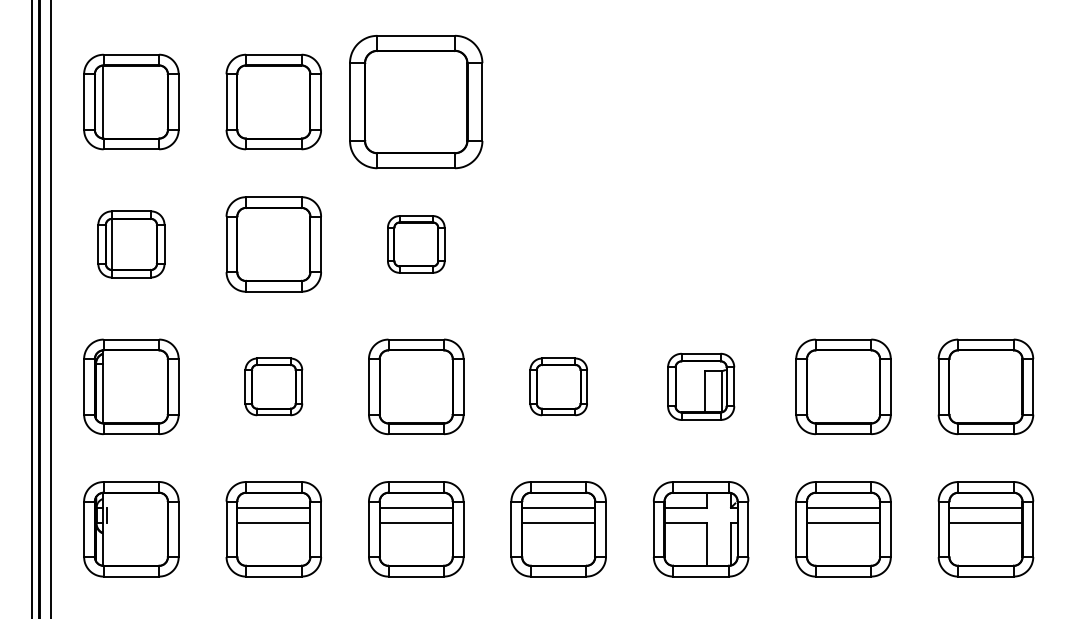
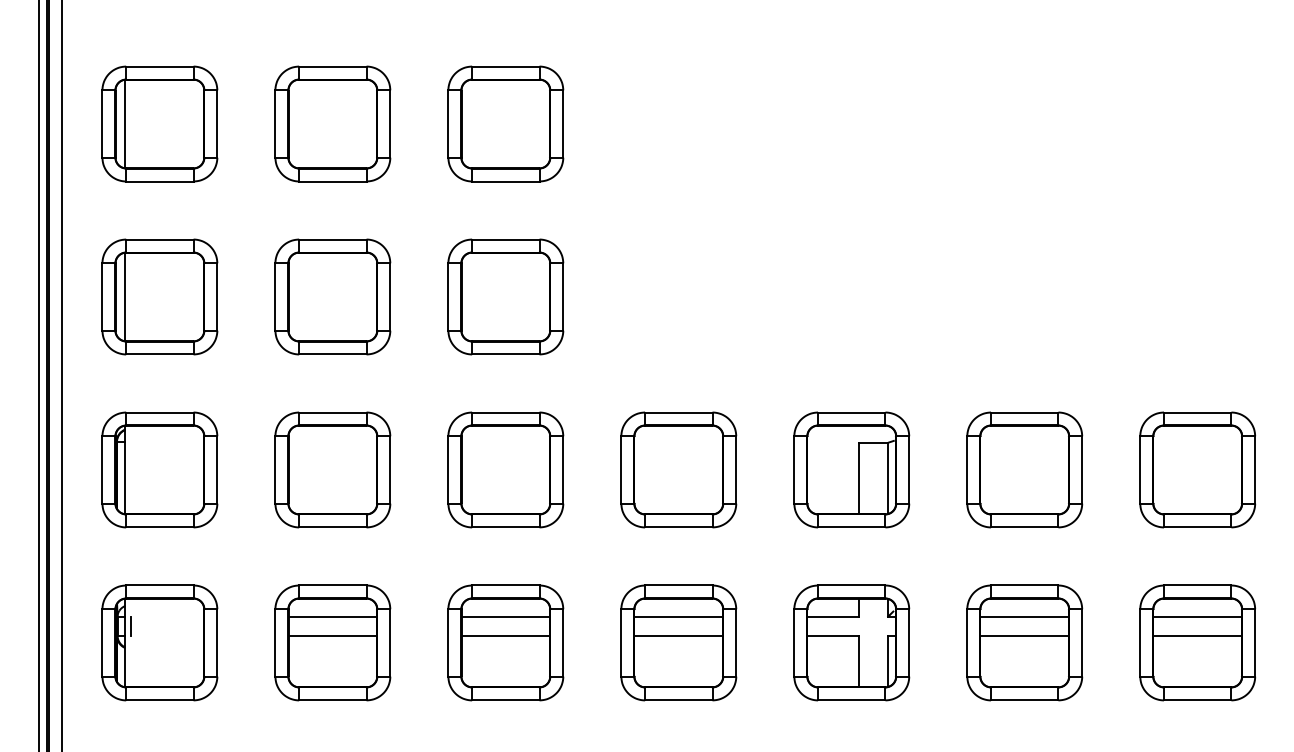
part: (415, 101) -> (505, 123), size x0.71
part: (131, 244) -> (159, 296), size x1.43
part: (415, 244) -> (505, 296), size x1.67
part: (273, 386) -> (332, 469), size x1.67
part: (558, 386) -> (678, 469), size x1.67
part: (700, 386) -> (851, 469), size x1.43

